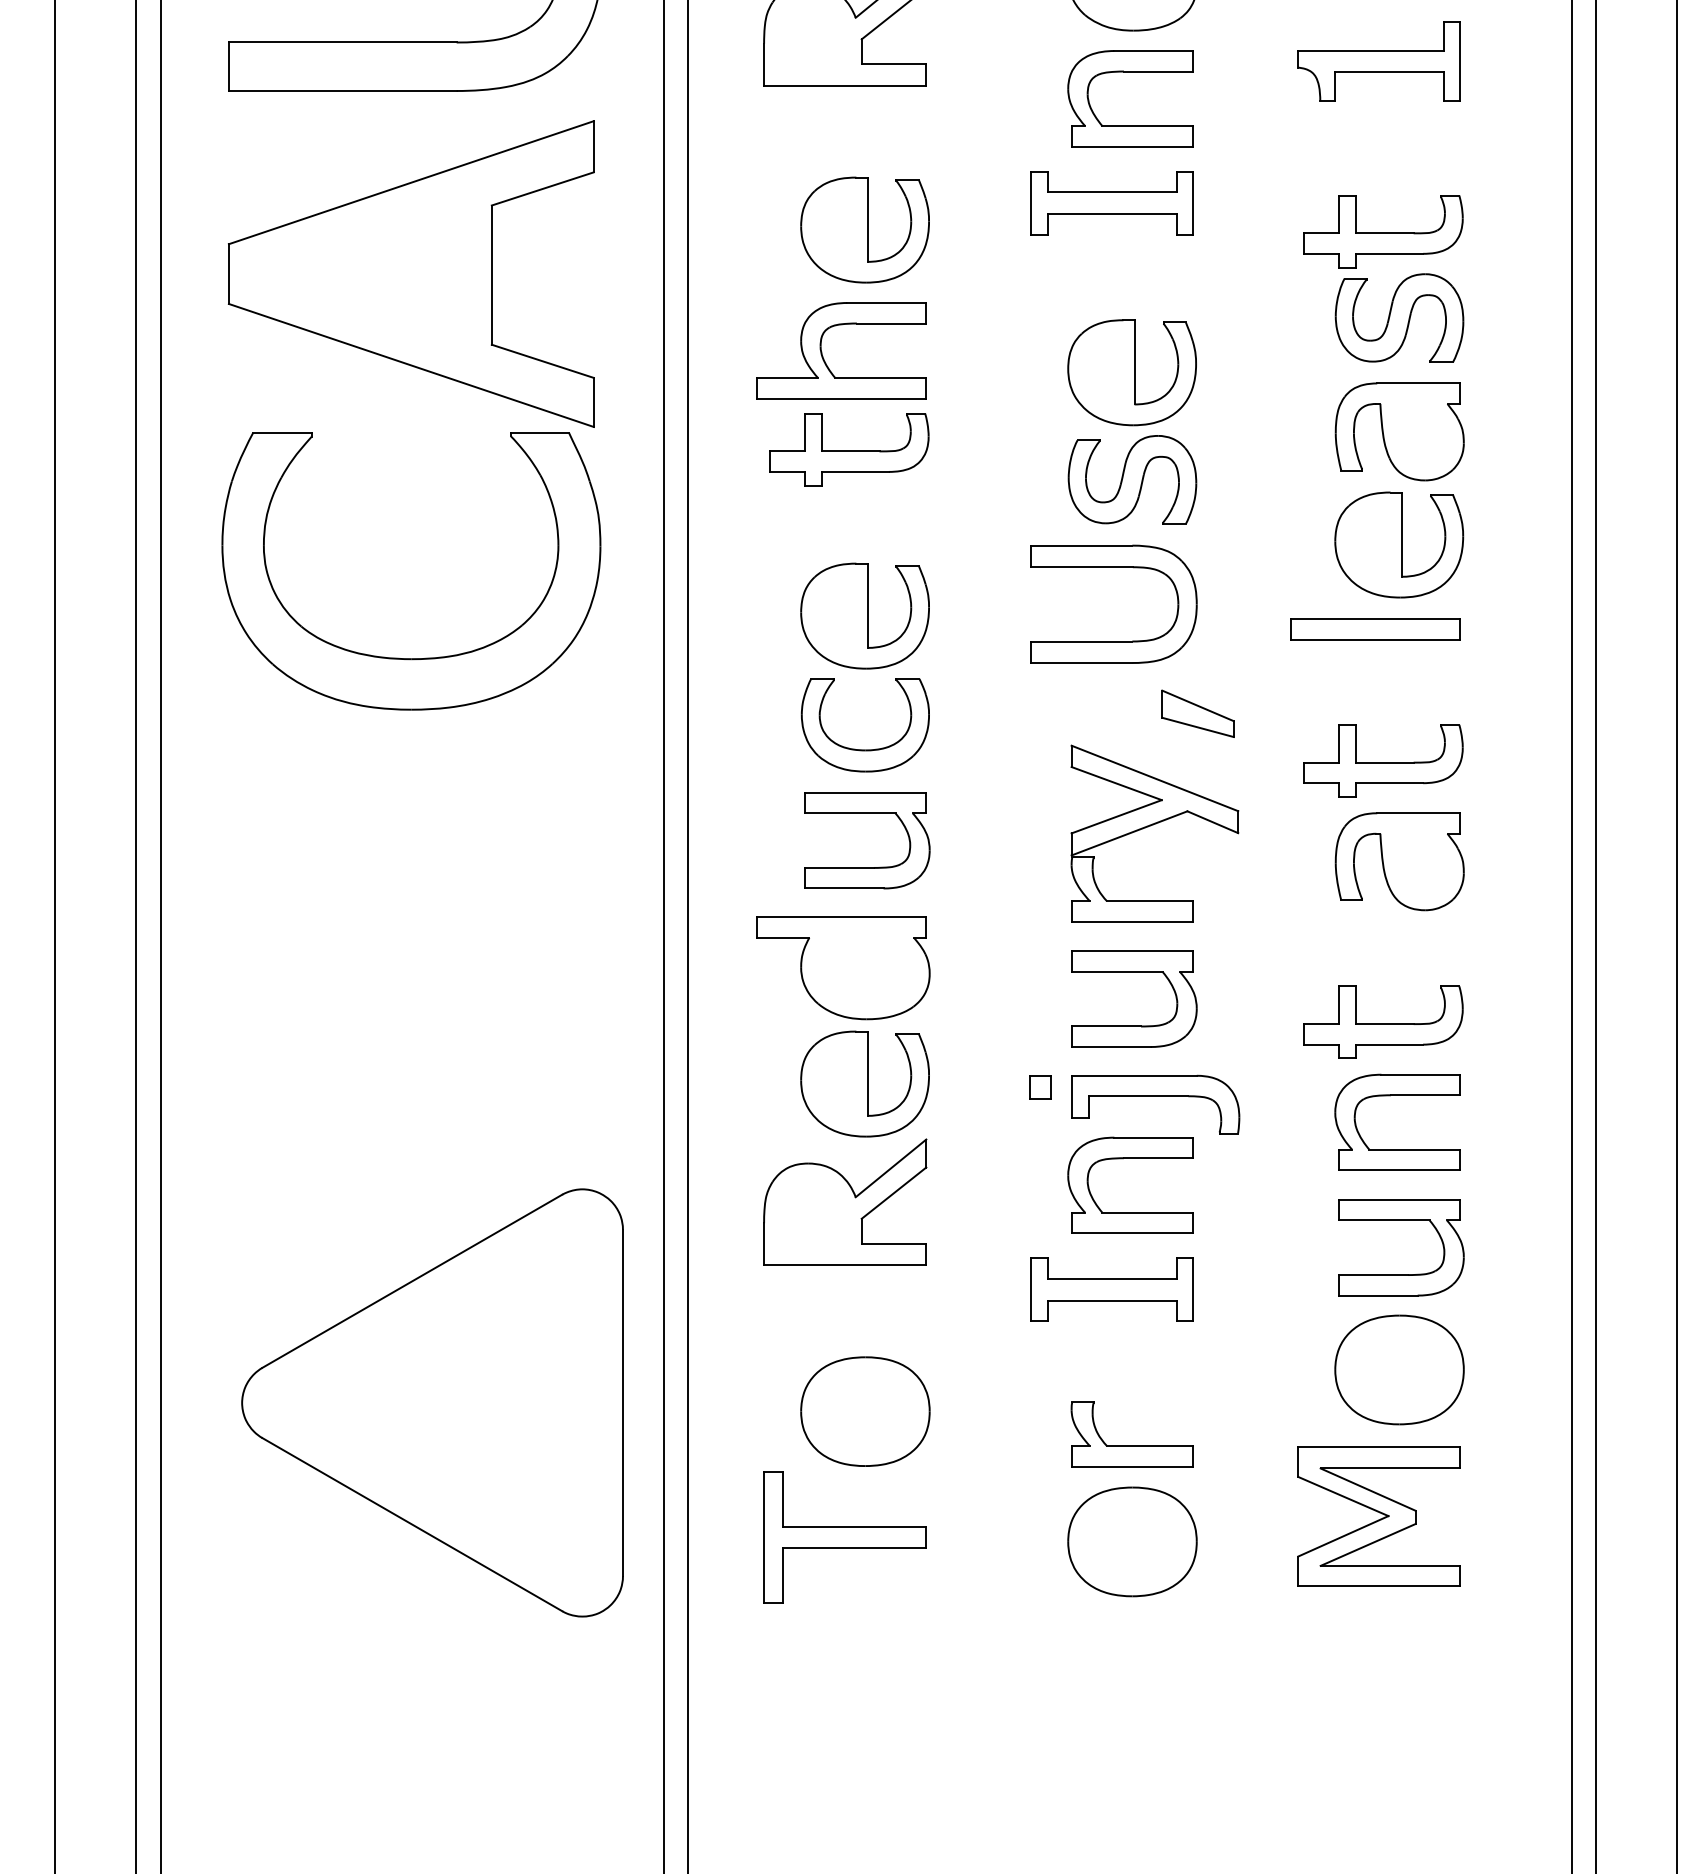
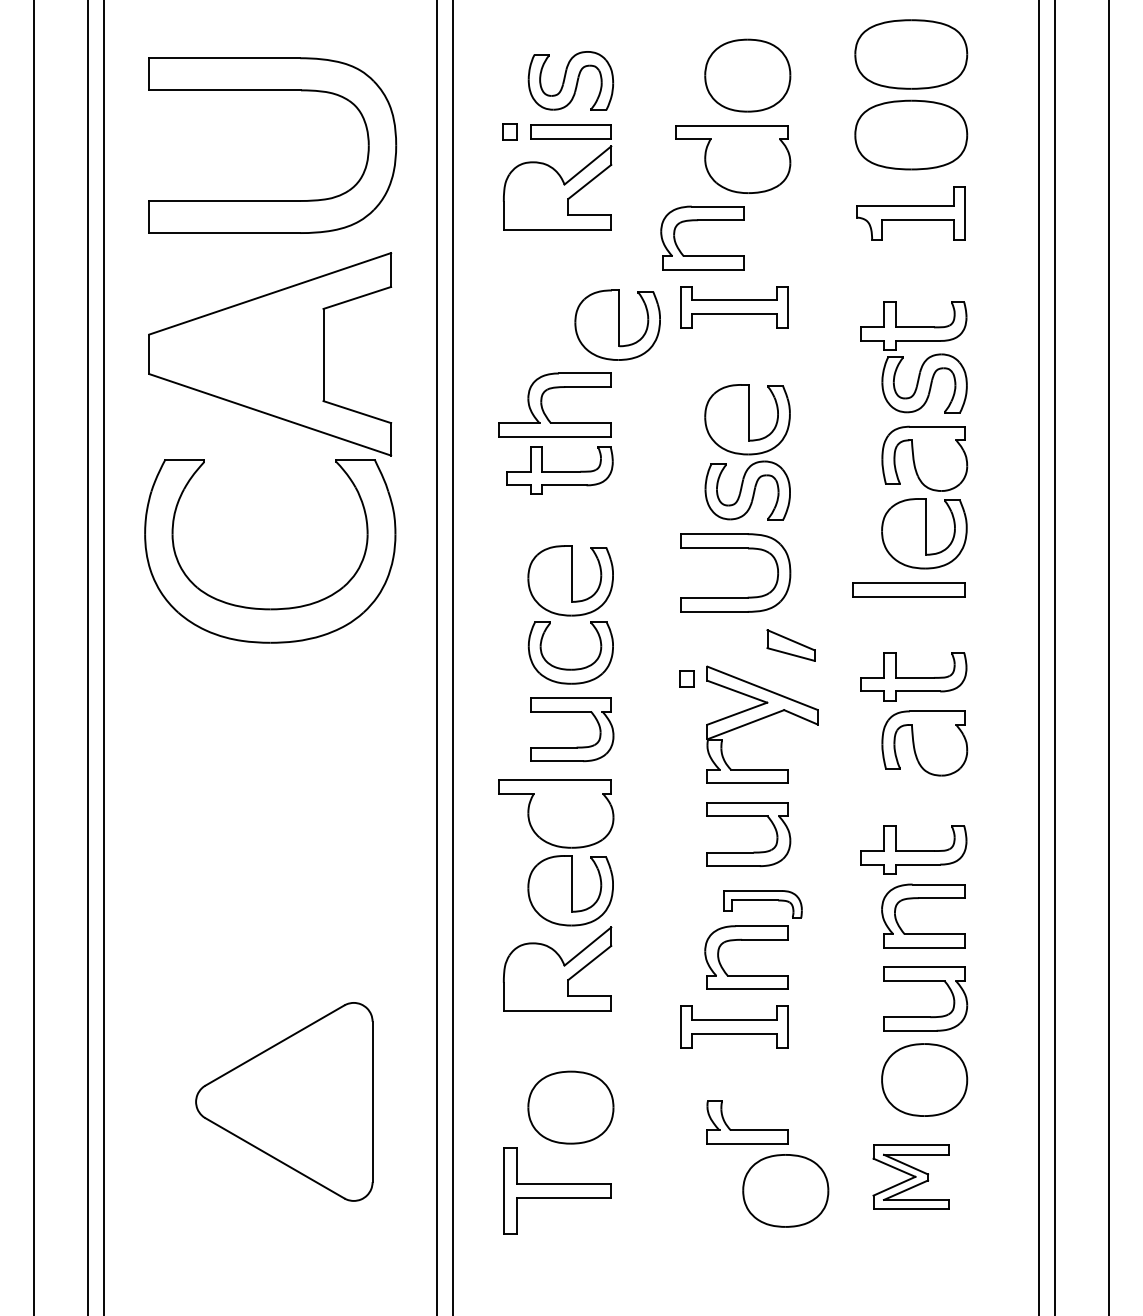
part: (1123, 73) -> (697, 221), moved
part: (864, 229) -> (617, 324), moved
part: (1039, 1086) -> (686, 678), moved
part: (1154, 1104) -> (762, 904), size x0.7
part: (432, 1402) -> (284, 1101), size x0.7
part: (1378, 1515) -> (910, 1176), size x0.7
part: (1132, 1541) -> (785, 1190), moved

